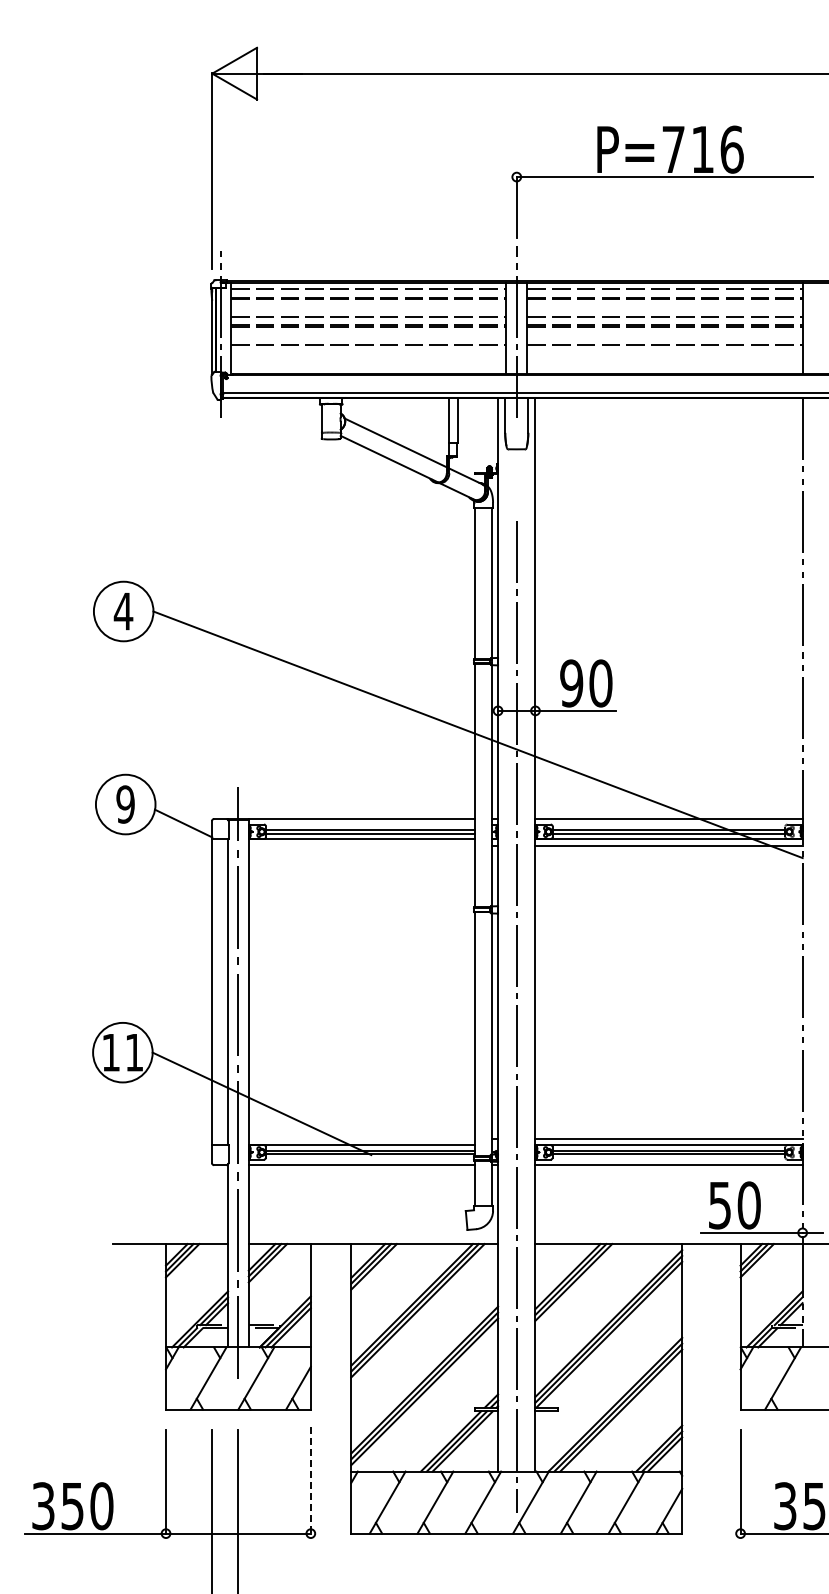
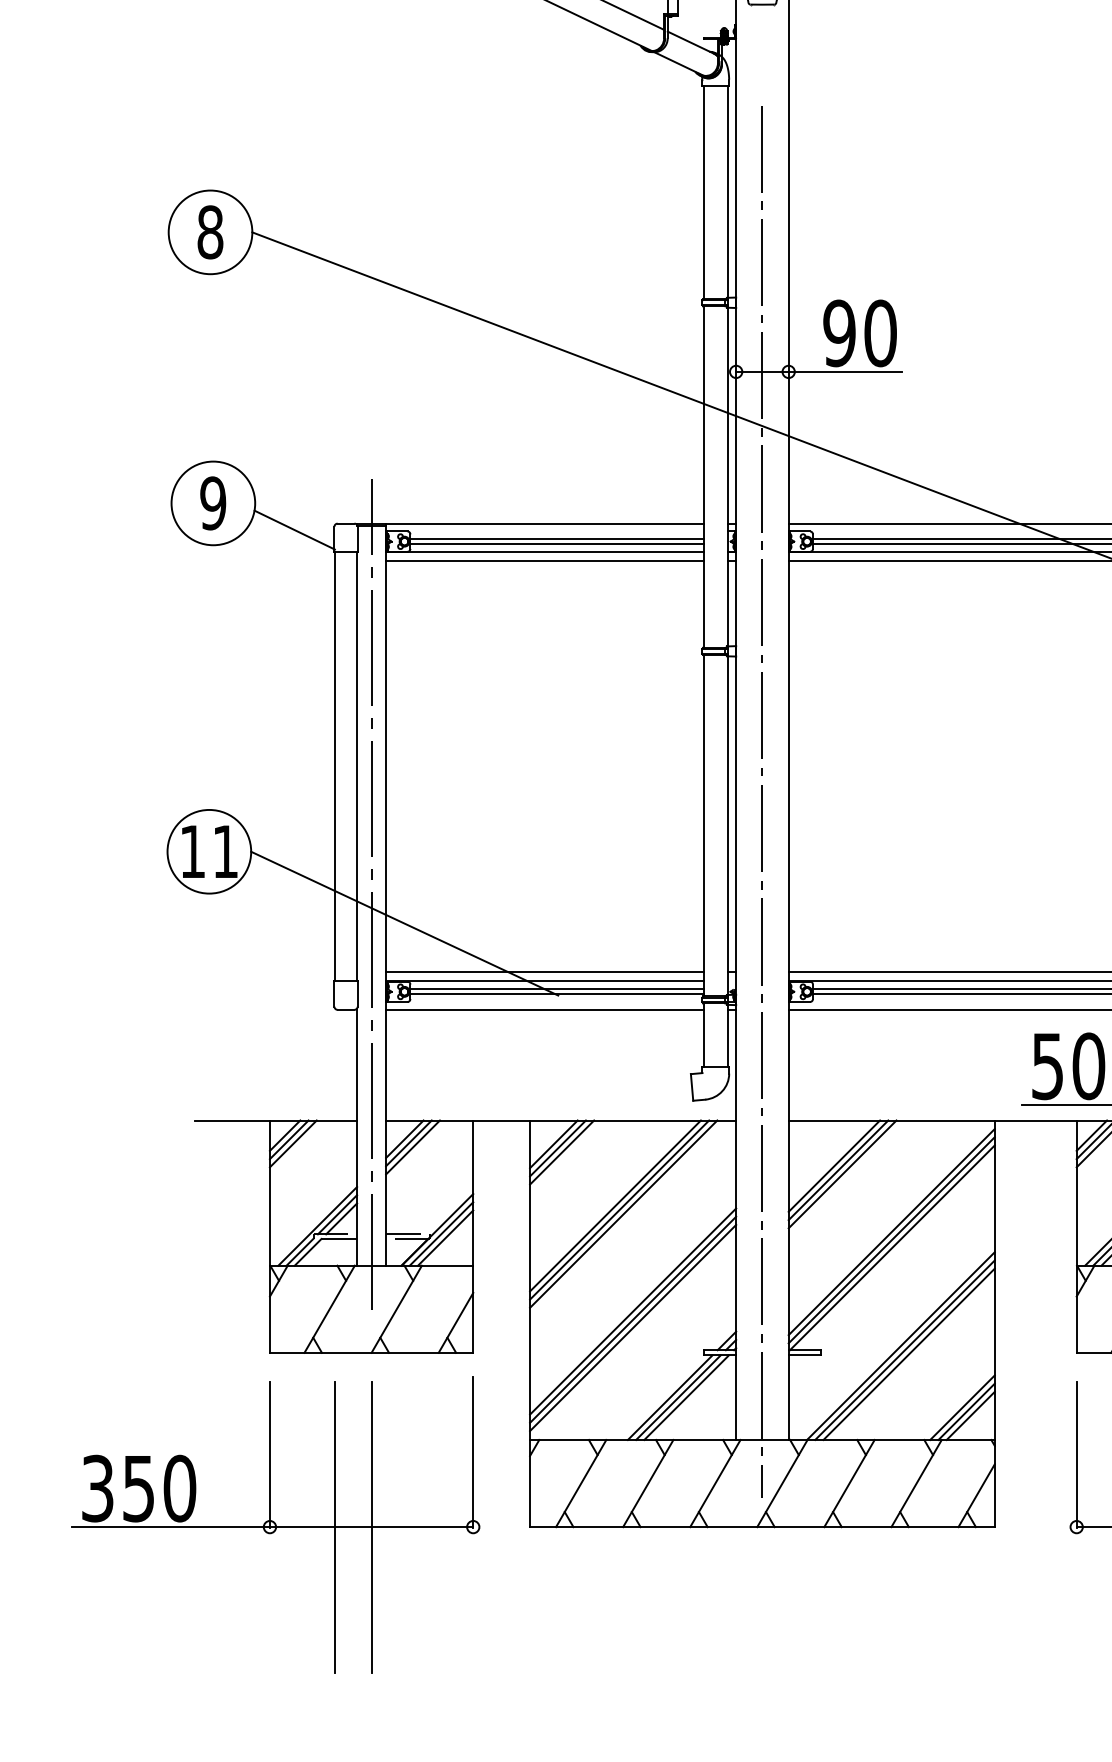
text: (123, 611) -> (210, 232), 4 -> 8
line: (361, 845) -> (544, 560), added
line: (361, 1138) -> (544, 972), added
line: (310, 1480) -> (472, 1452), dashed -> solid

